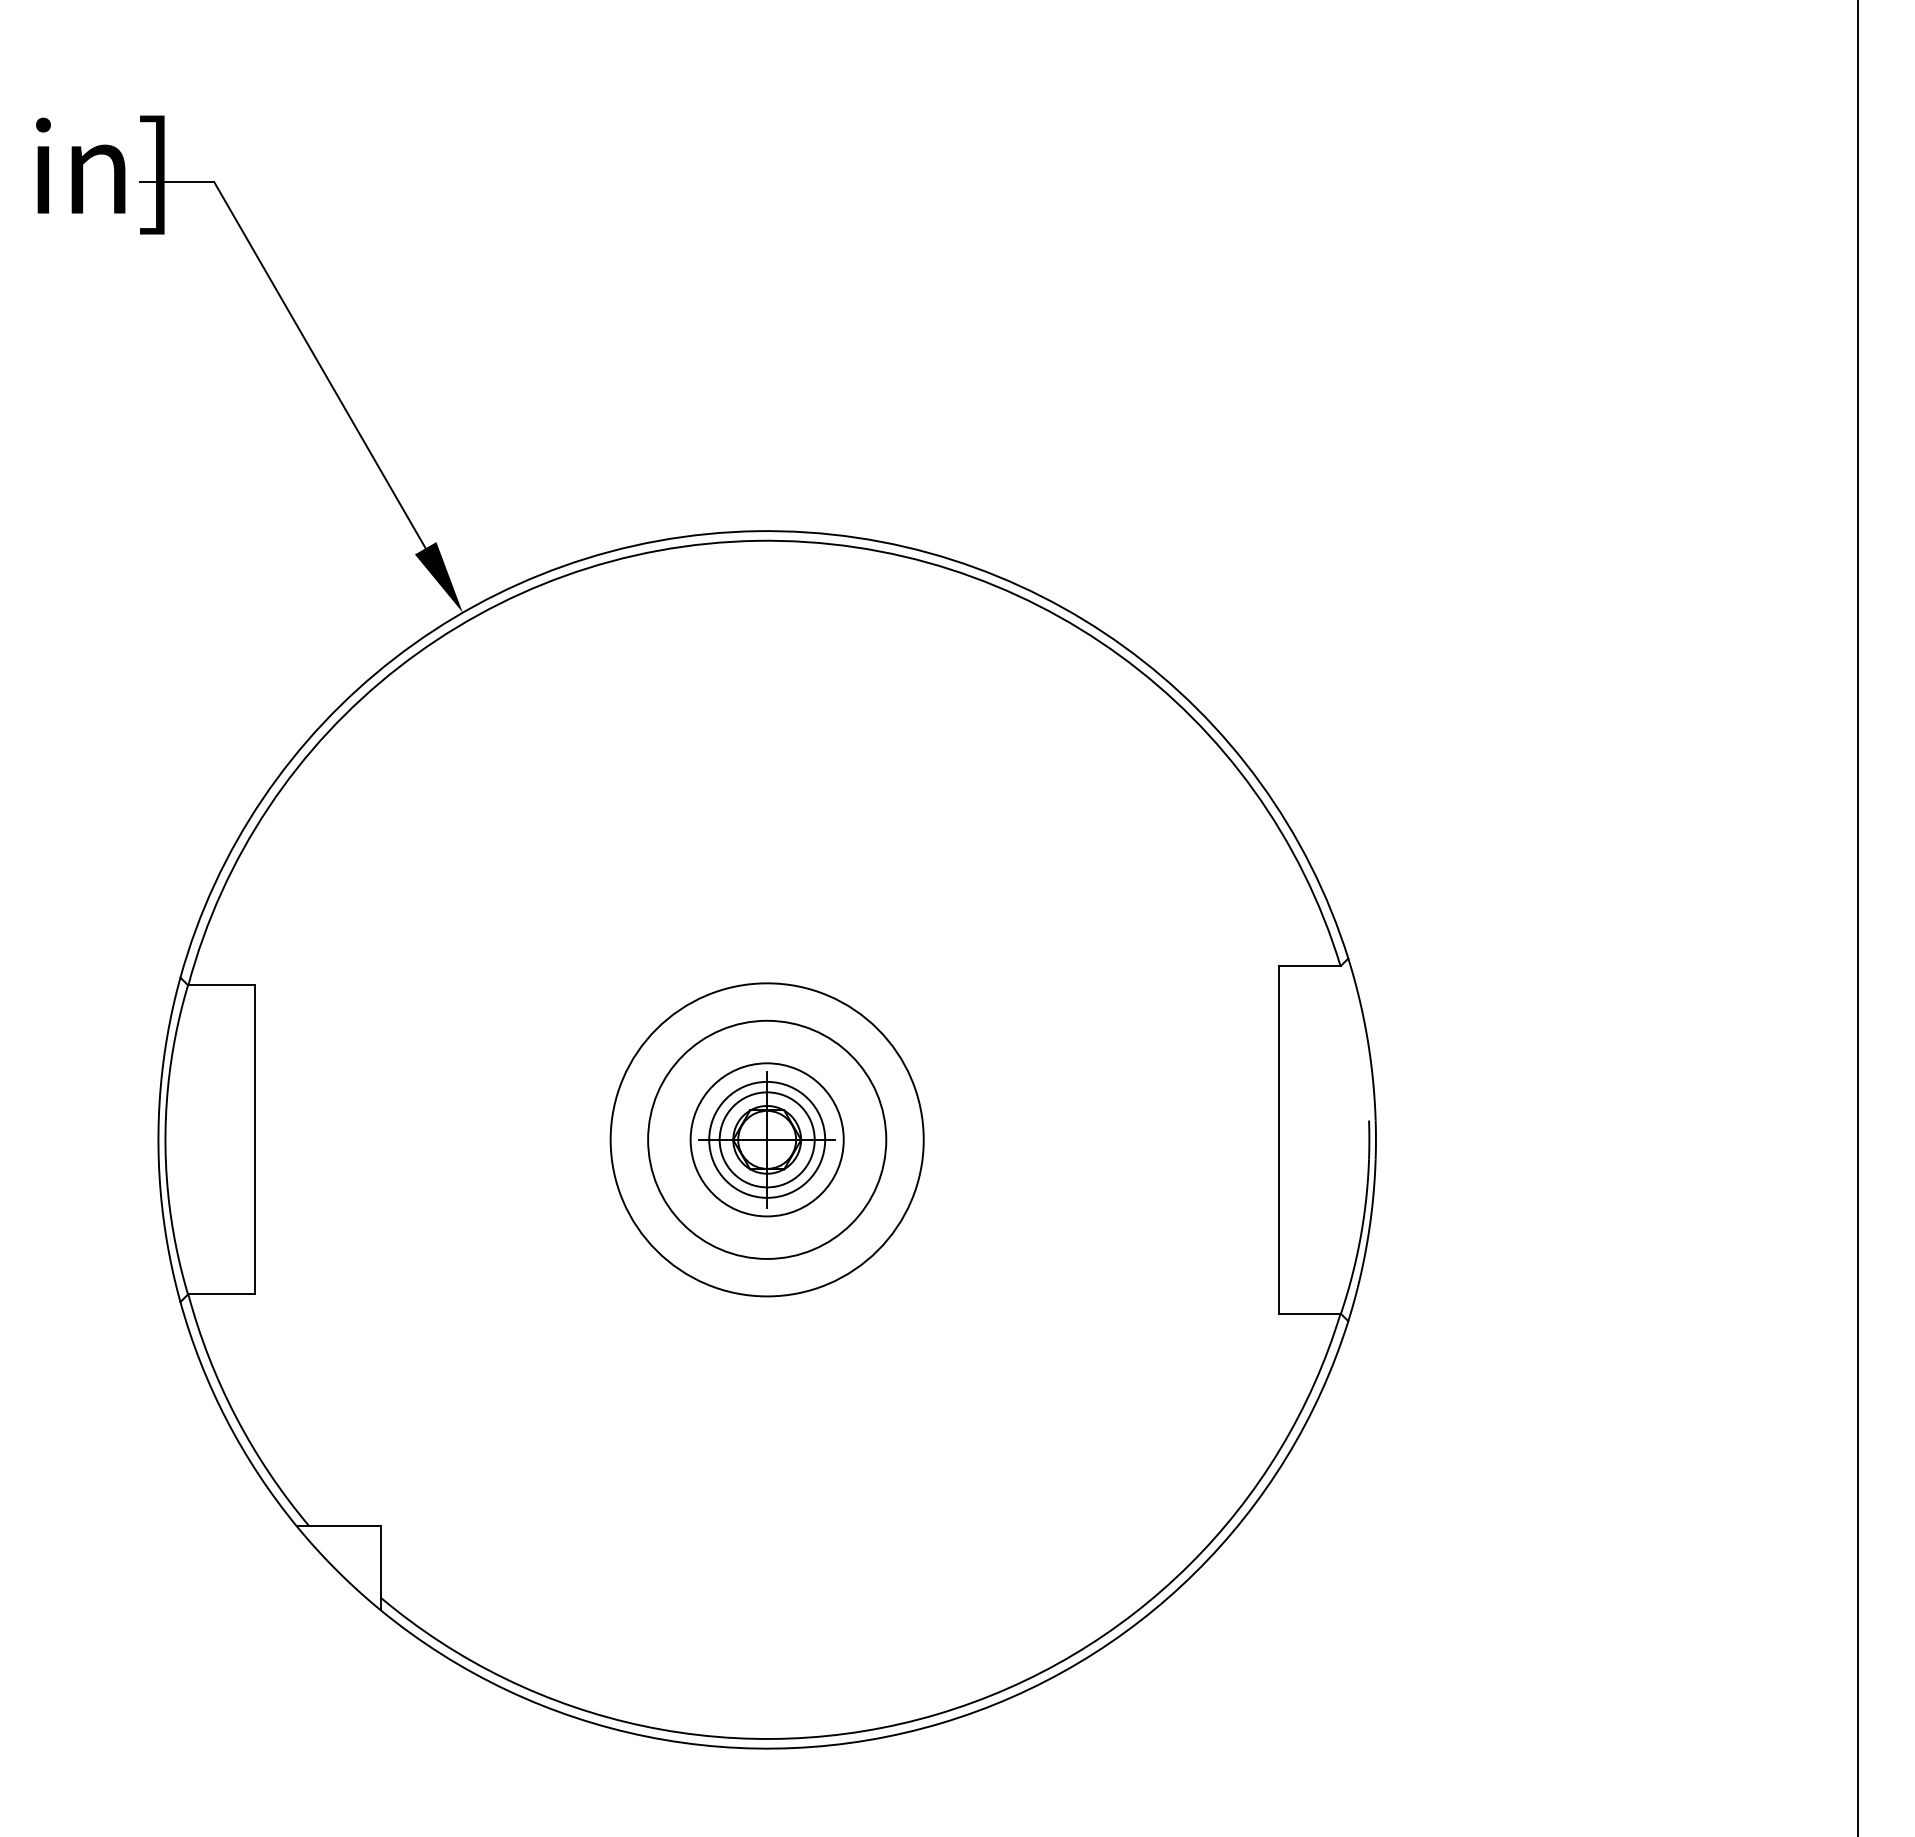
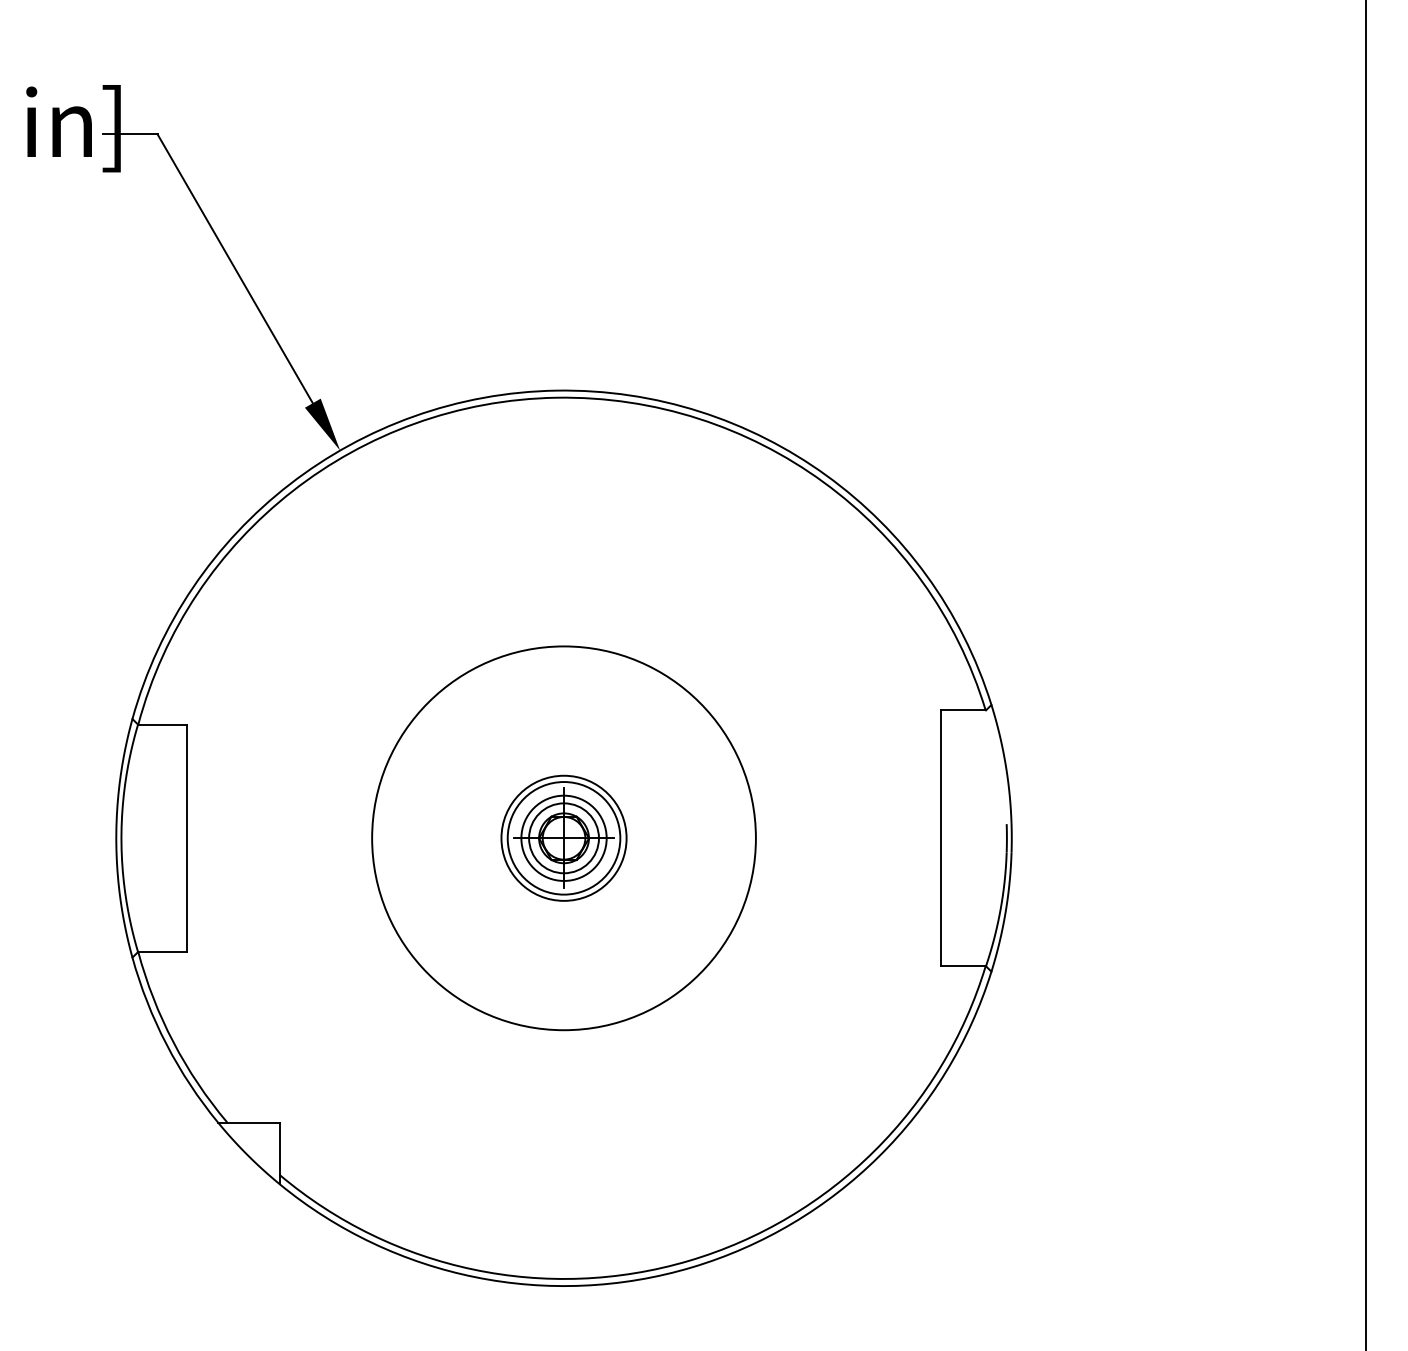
circle: (767, 1139) -> (564, 838), size x0.71
circle: (767, 1139) -> (564, 838), size x1.67

